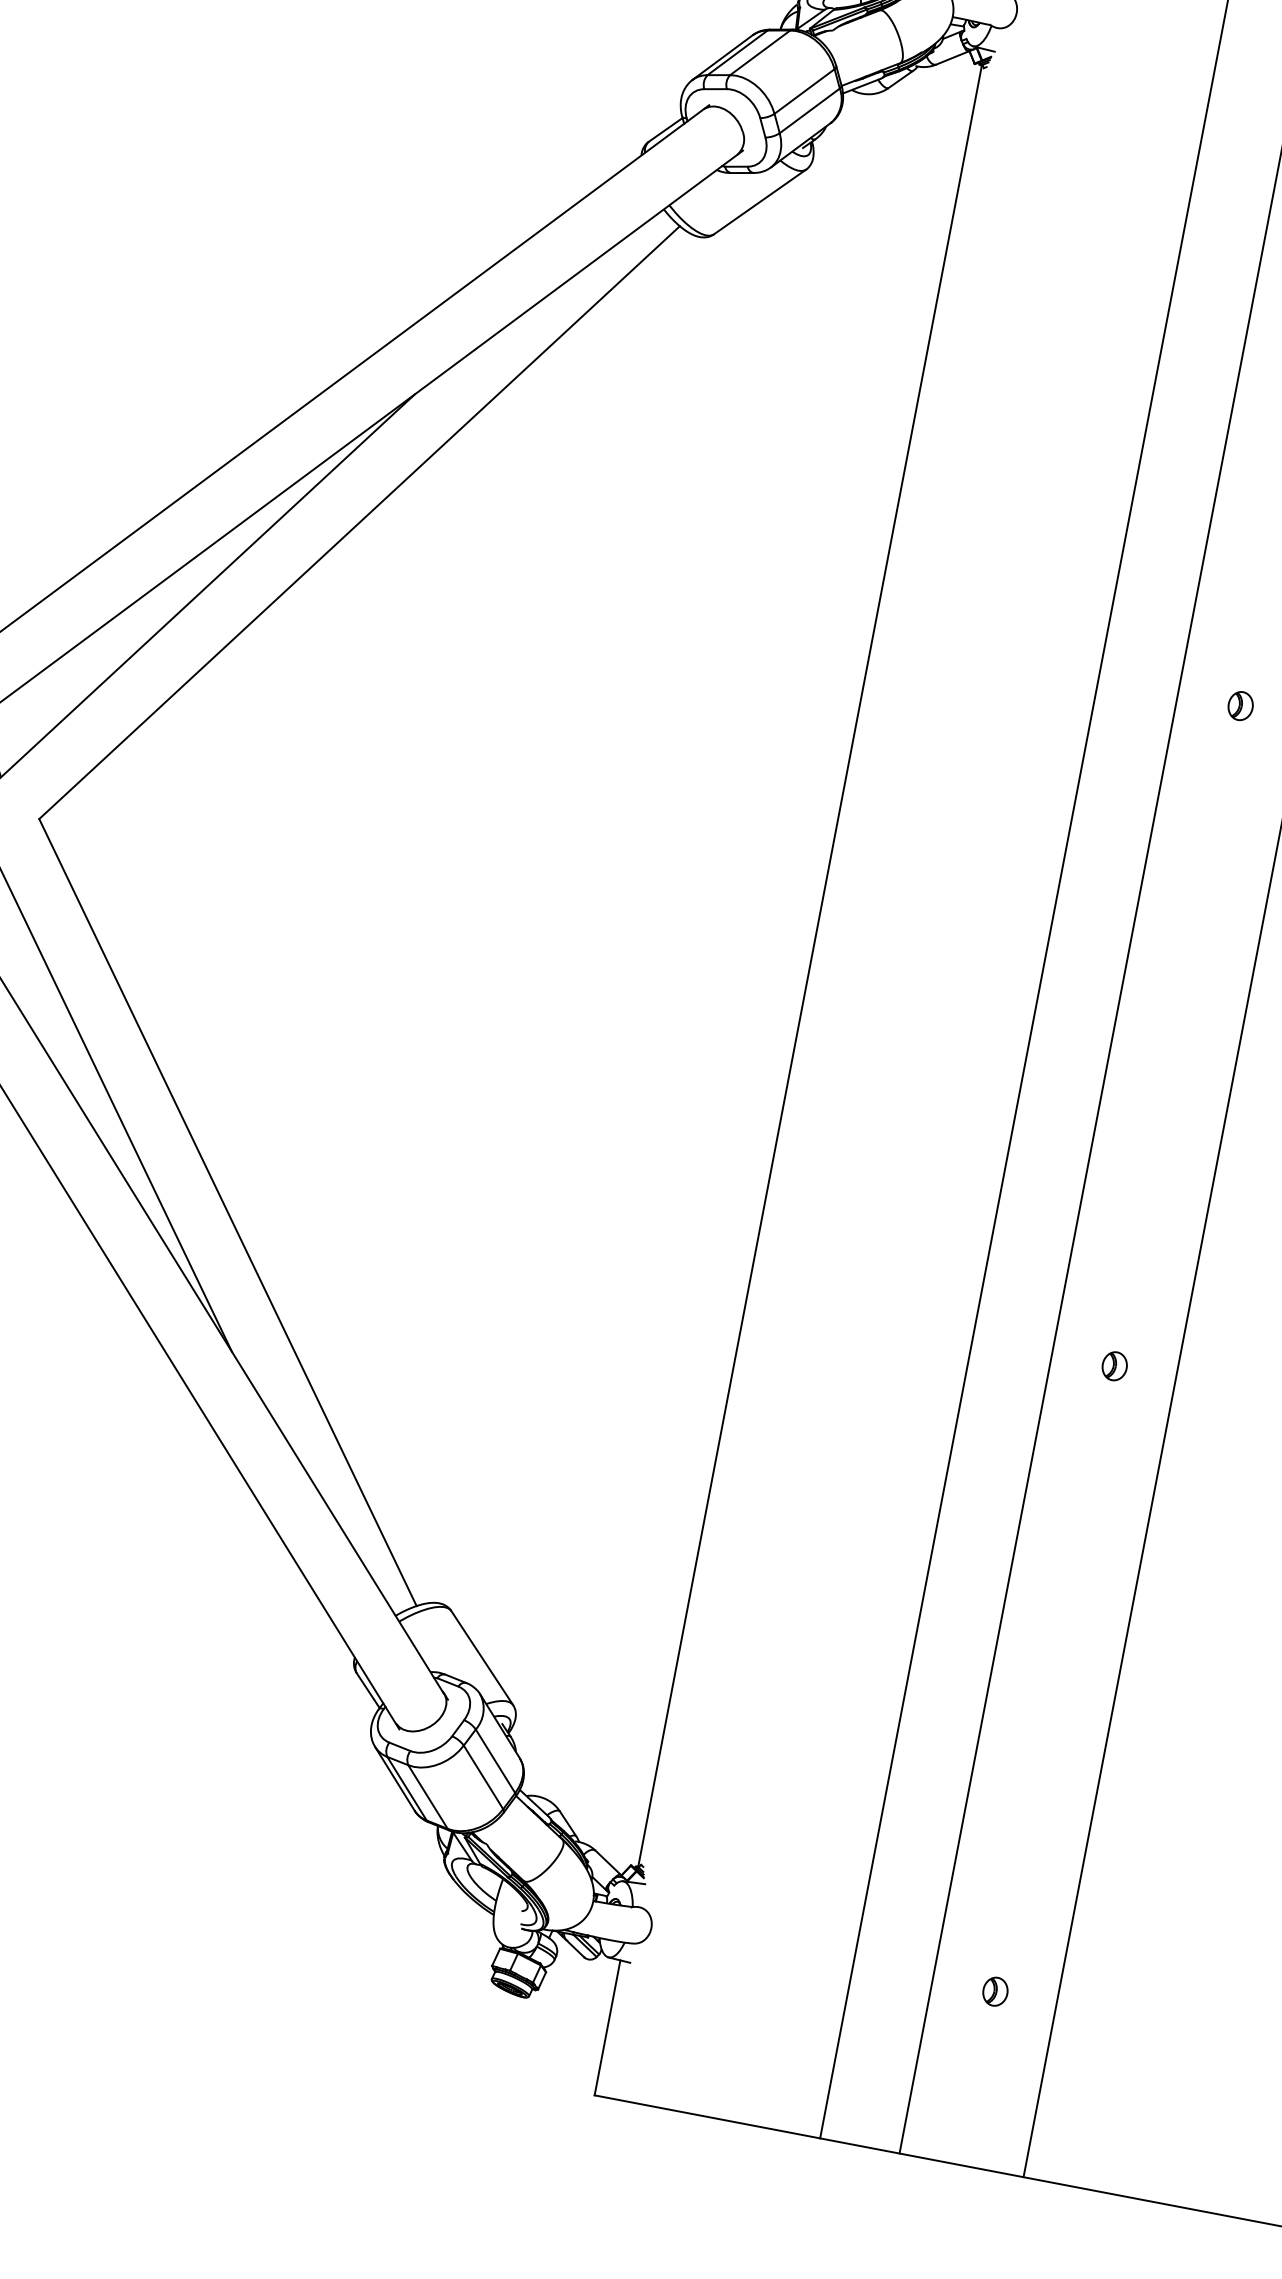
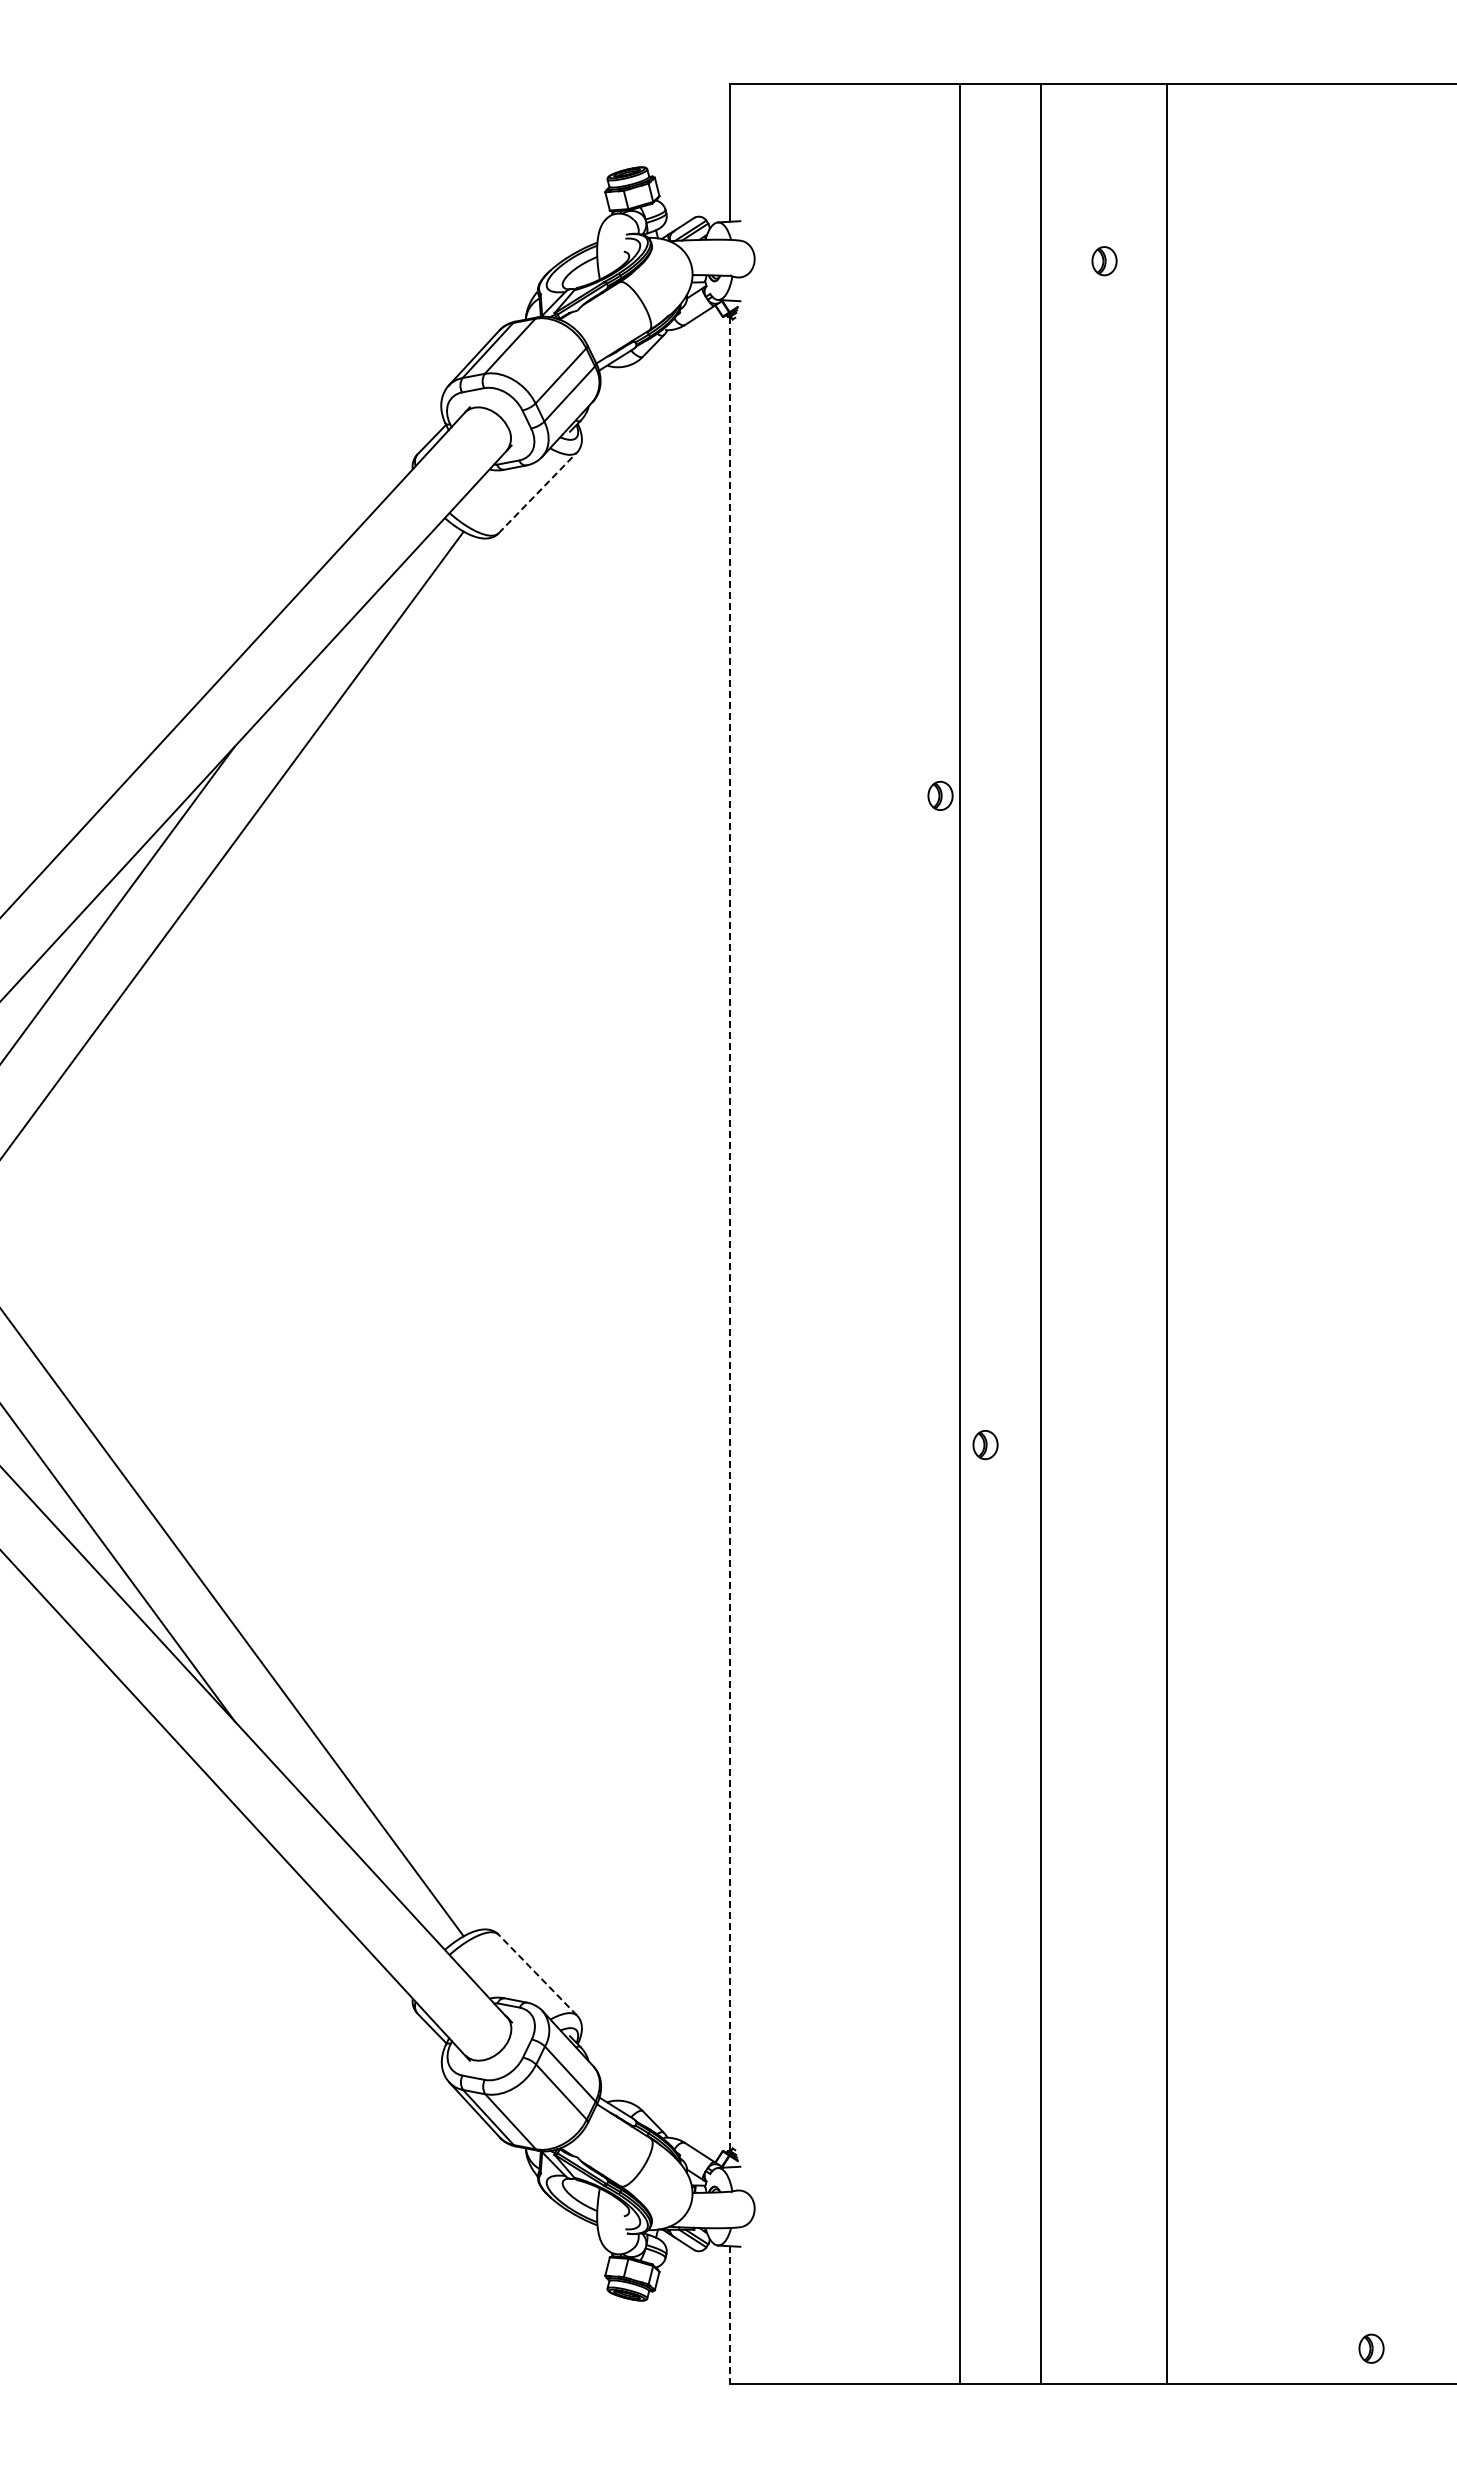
line: (760, 201) -> (538, 492), solid -> dashed
part: (1240, 705) -> (940, 795), moved
line: (810, 966) -> (730, 1234), solid -> dashed
part: (1114, 1366) -> (985, 1445), moved
line: (481, 1657) -> (537, 1974), solid -> dashed
part: (995, 1991) -> (1371, 2348), moved
line: (607, 2027) -> (730, 2314), solid -> dashed

